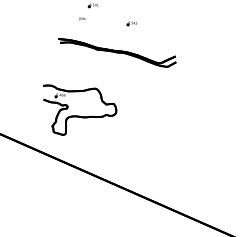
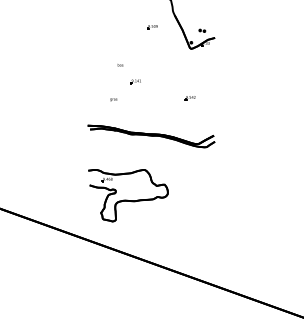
text: (81, 18) -> (113, 99), moved
part: (131, 24) -> (189, 98), moved
part: (117, 53) -> (151, 136), moved

